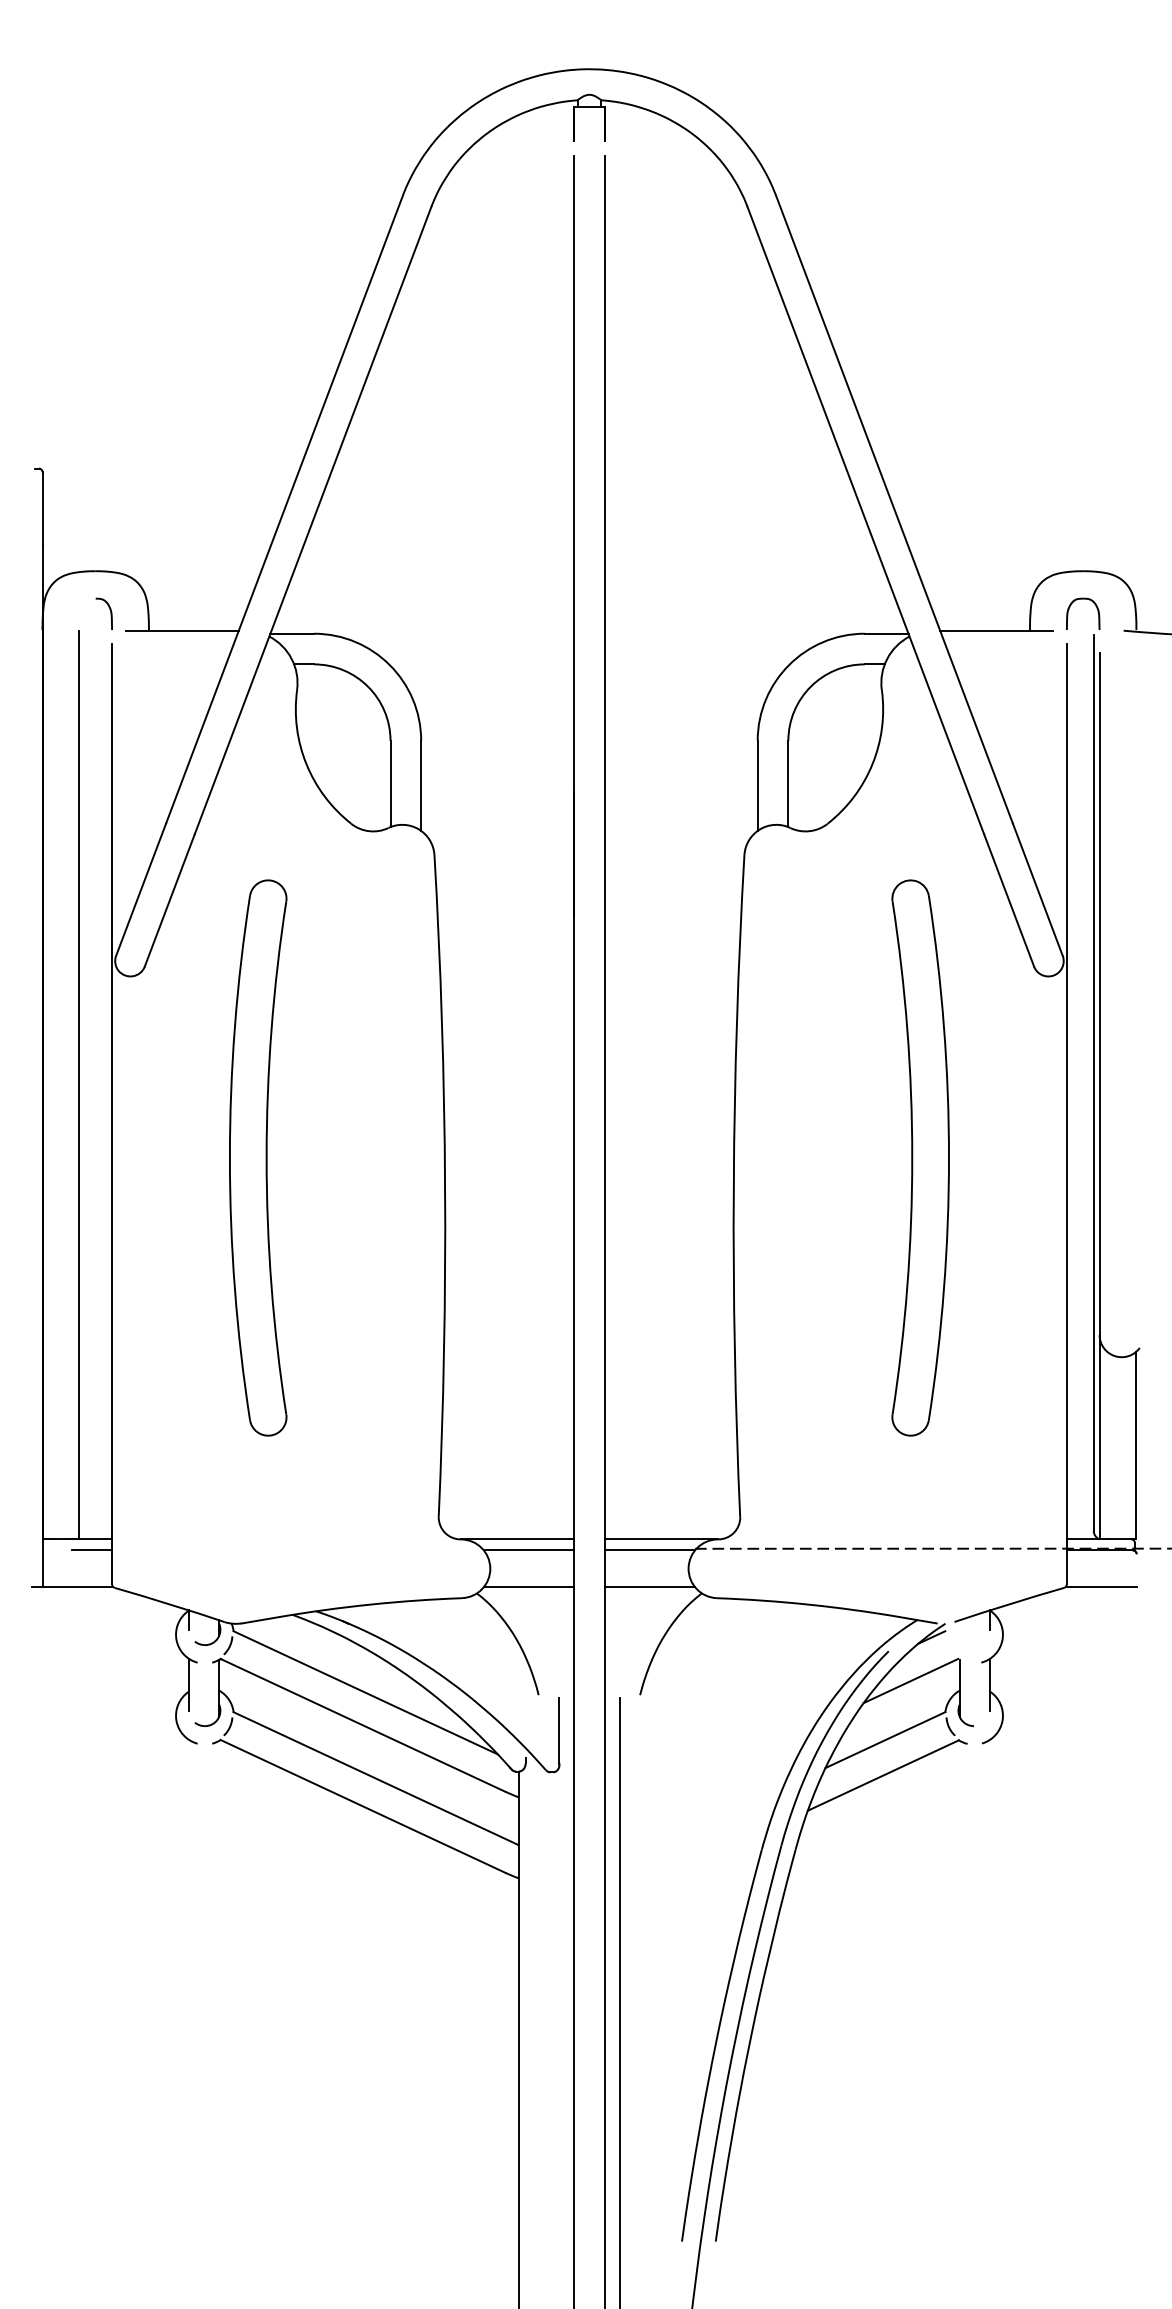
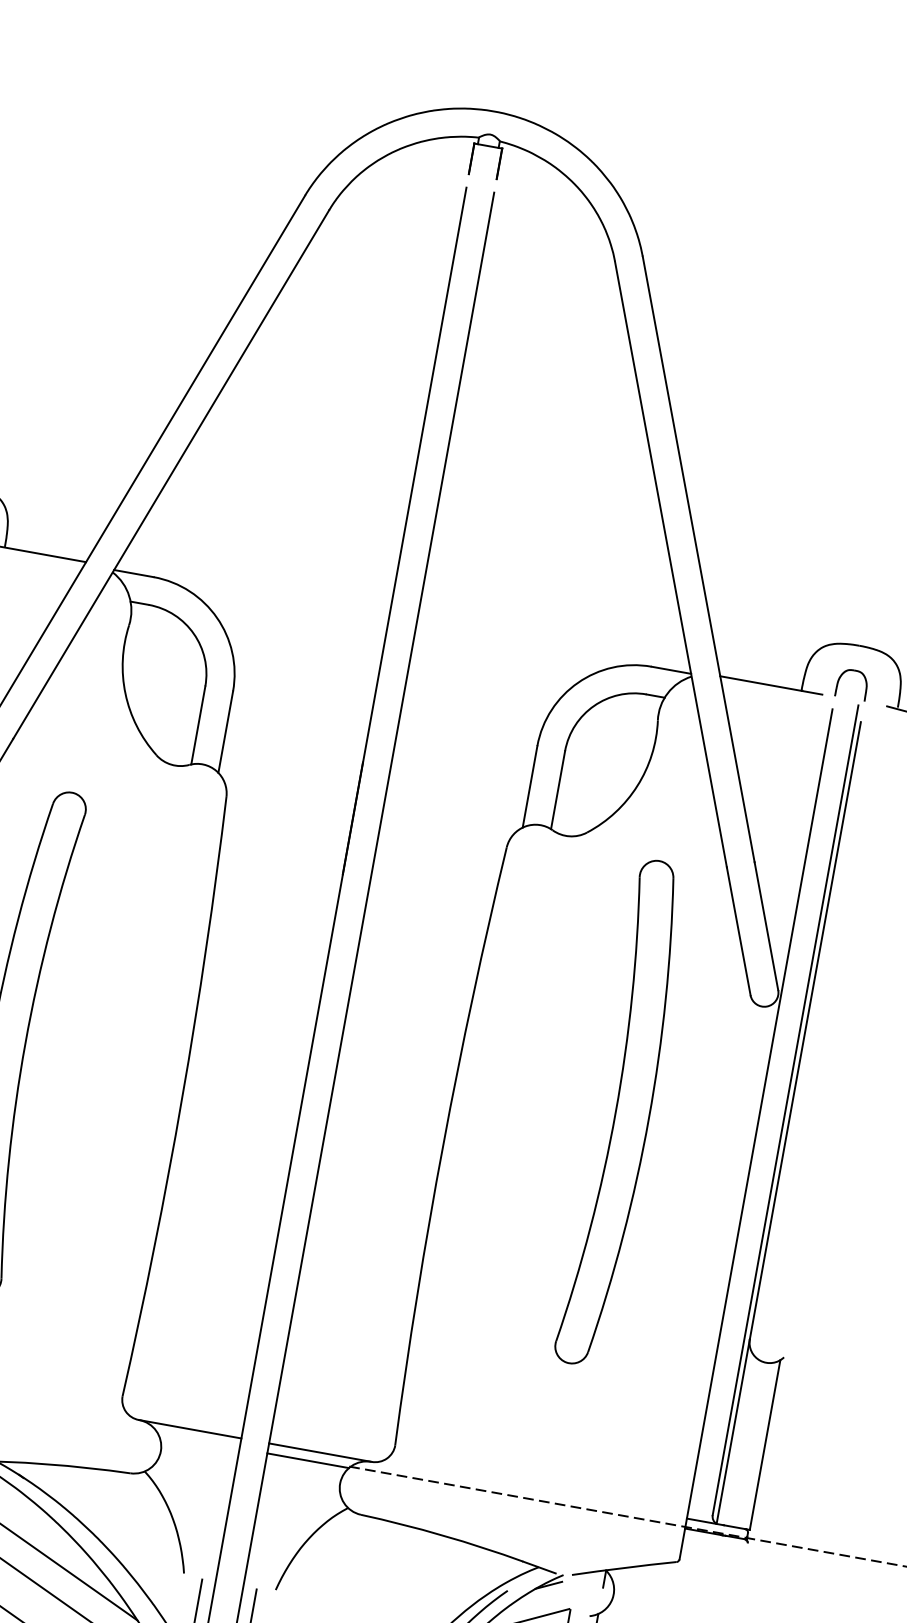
part: (920, 1157) -> (623, 1113), moved
line: (528, 1550) -> (198, 1441), removed
line: (528, 1587) -> (192, 1474), removed
line: (649, 1587) -> (301, 1494), removed
line: (1100, 1587) -> (709, 1567), removed

